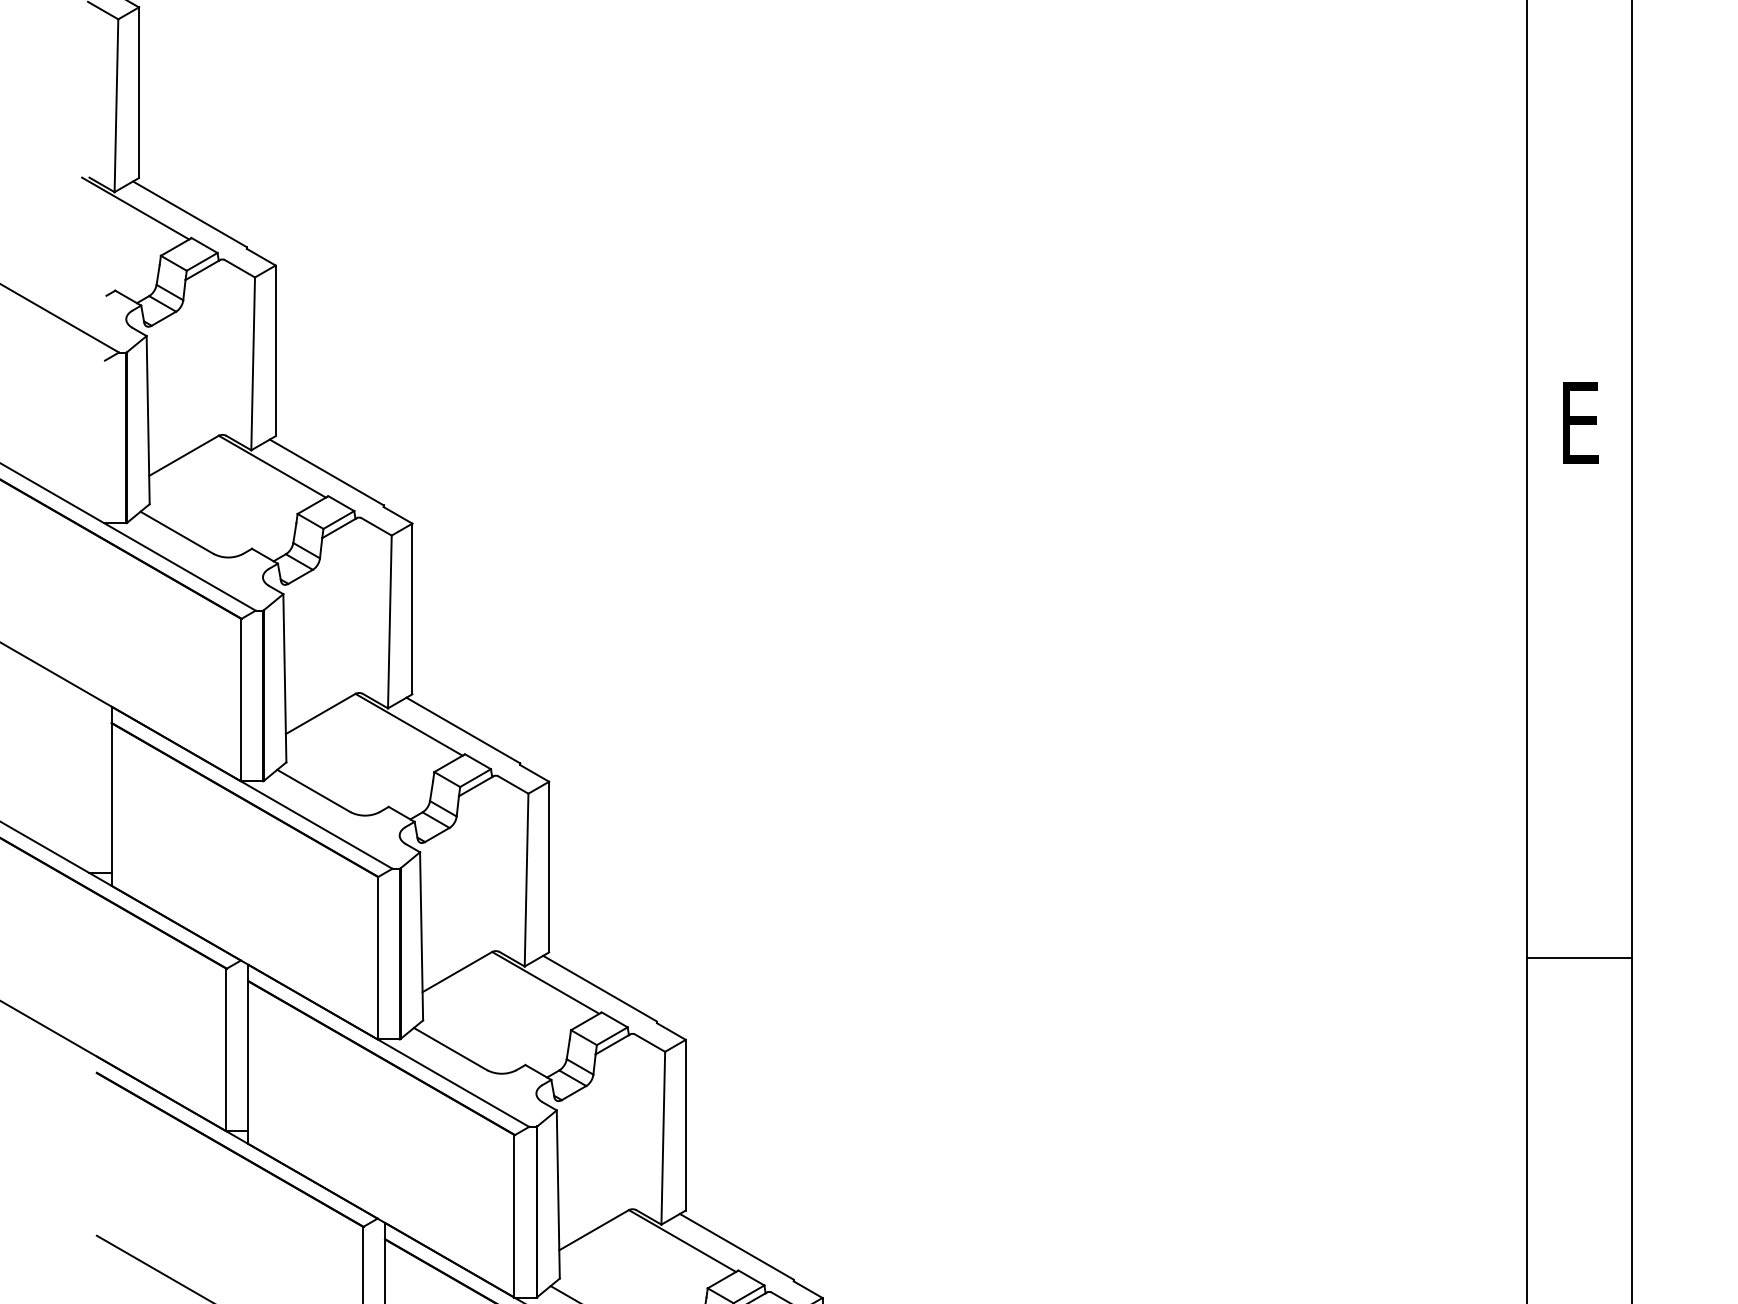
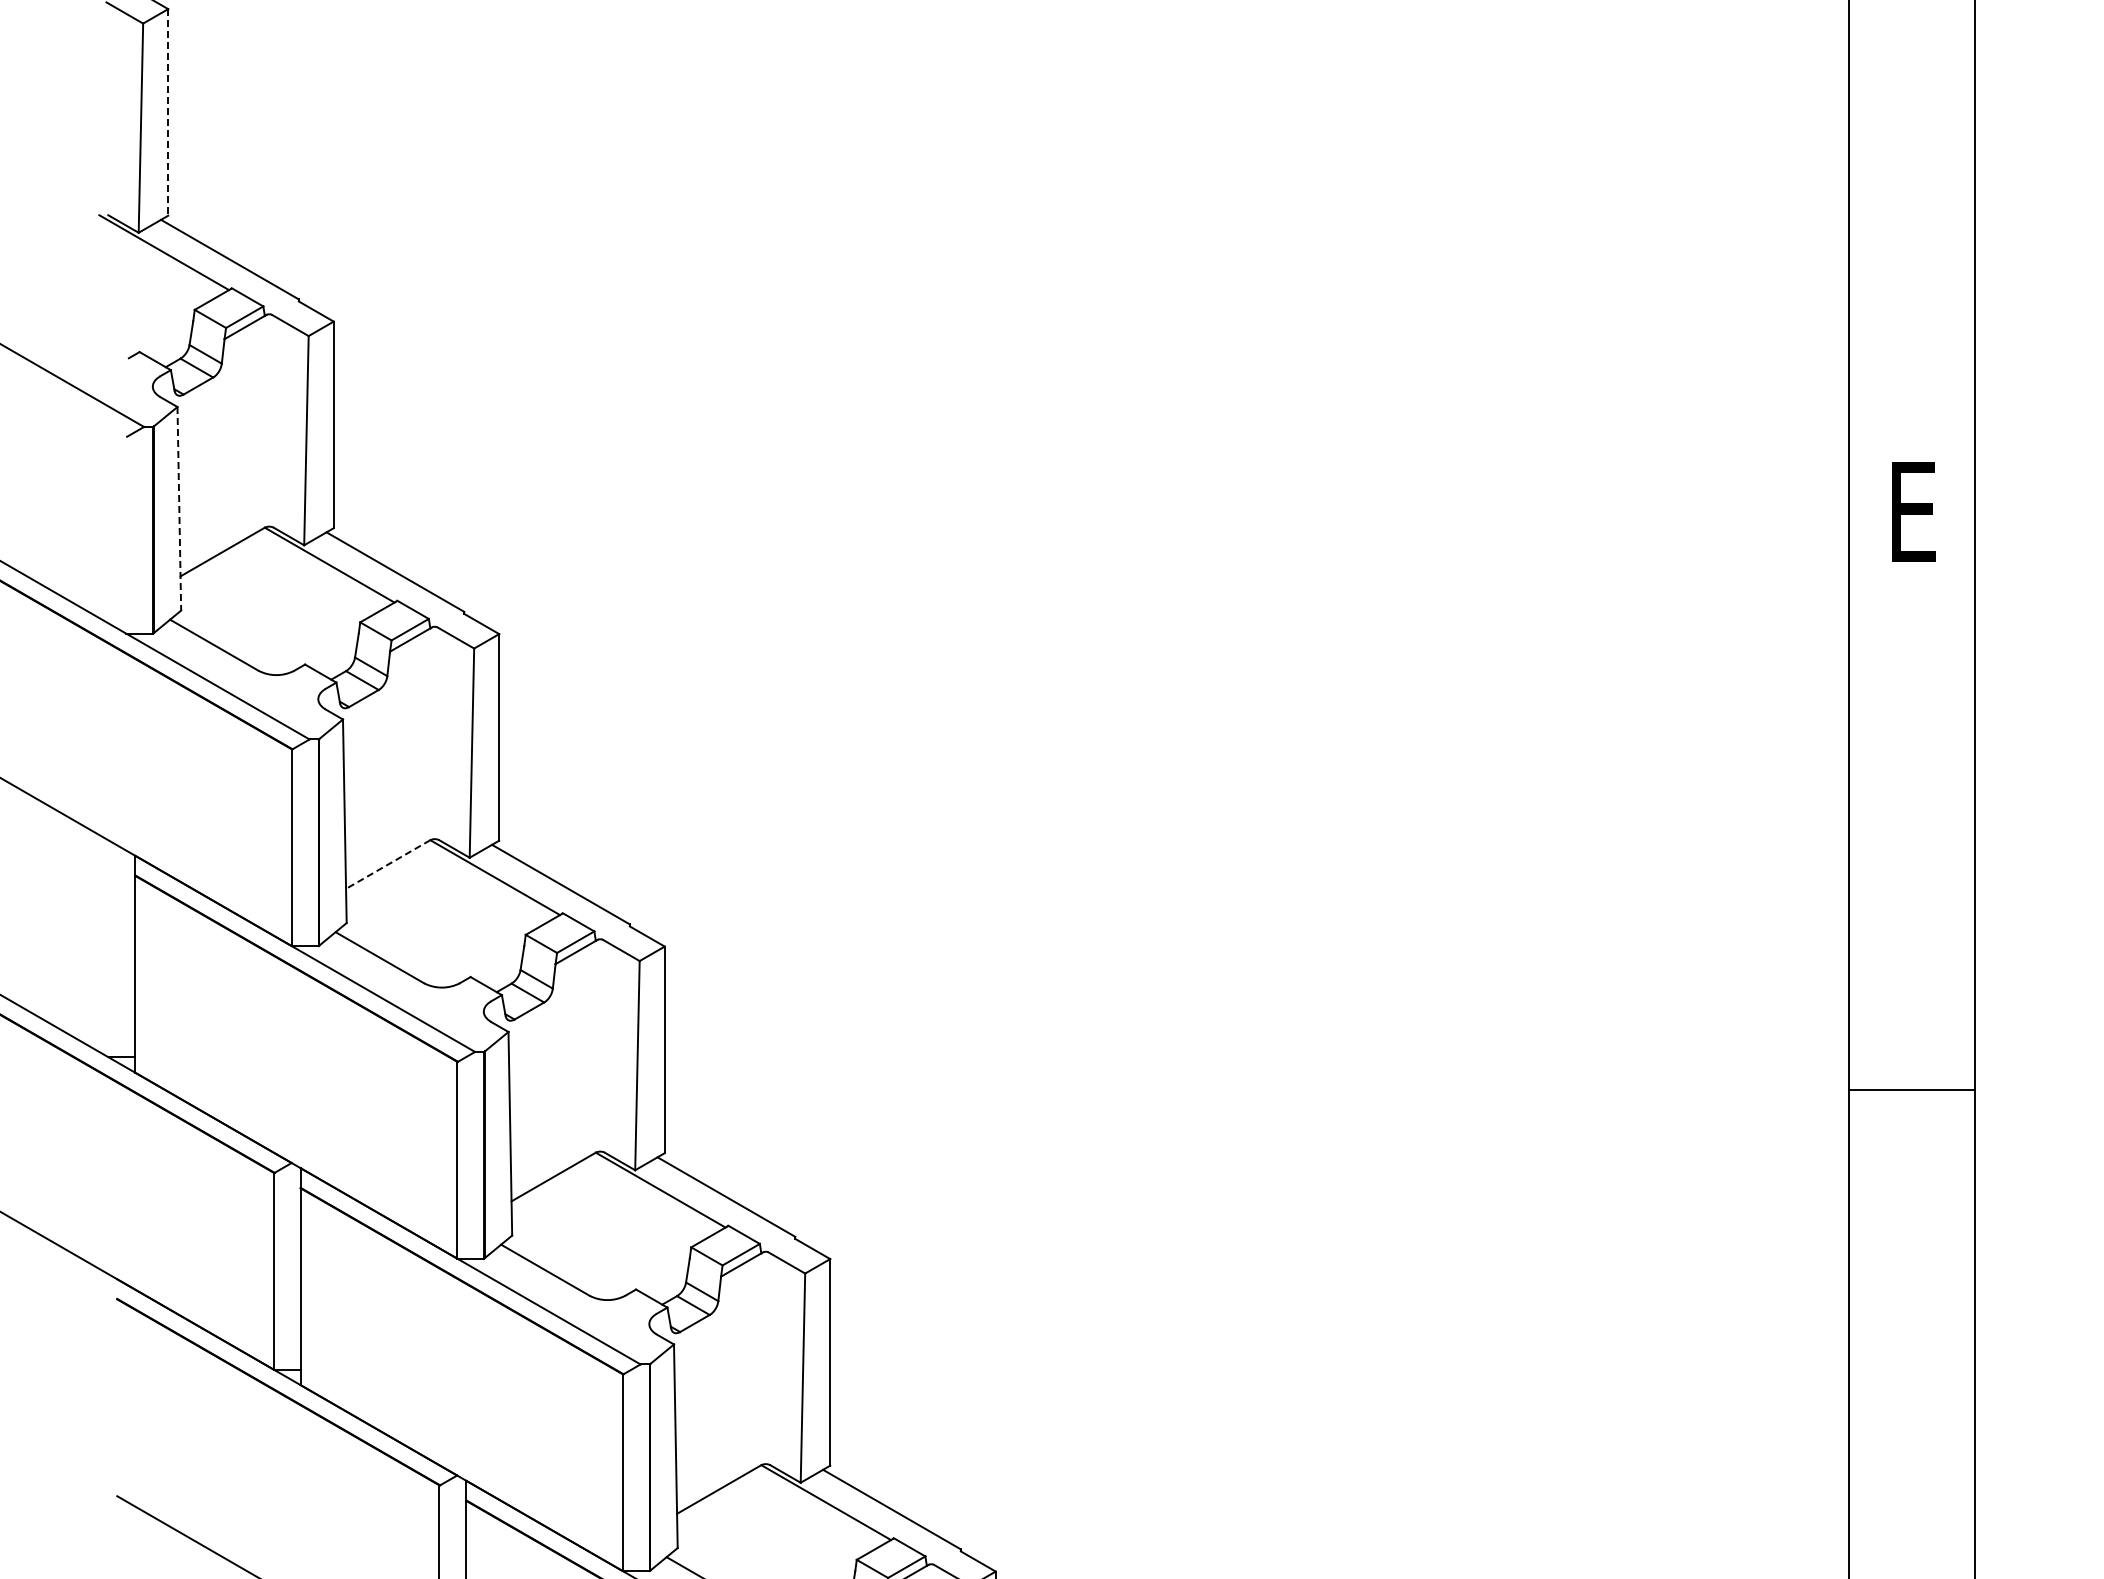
line: (139, 92) -> (168, 112), solid -> dashed
line: (148, 419) -> (179, 508), solid -> dashed
line: (320, 713) -> (388, 864), solid -> dashed
line: (1578, 957) -> (1911, 1090), moved

